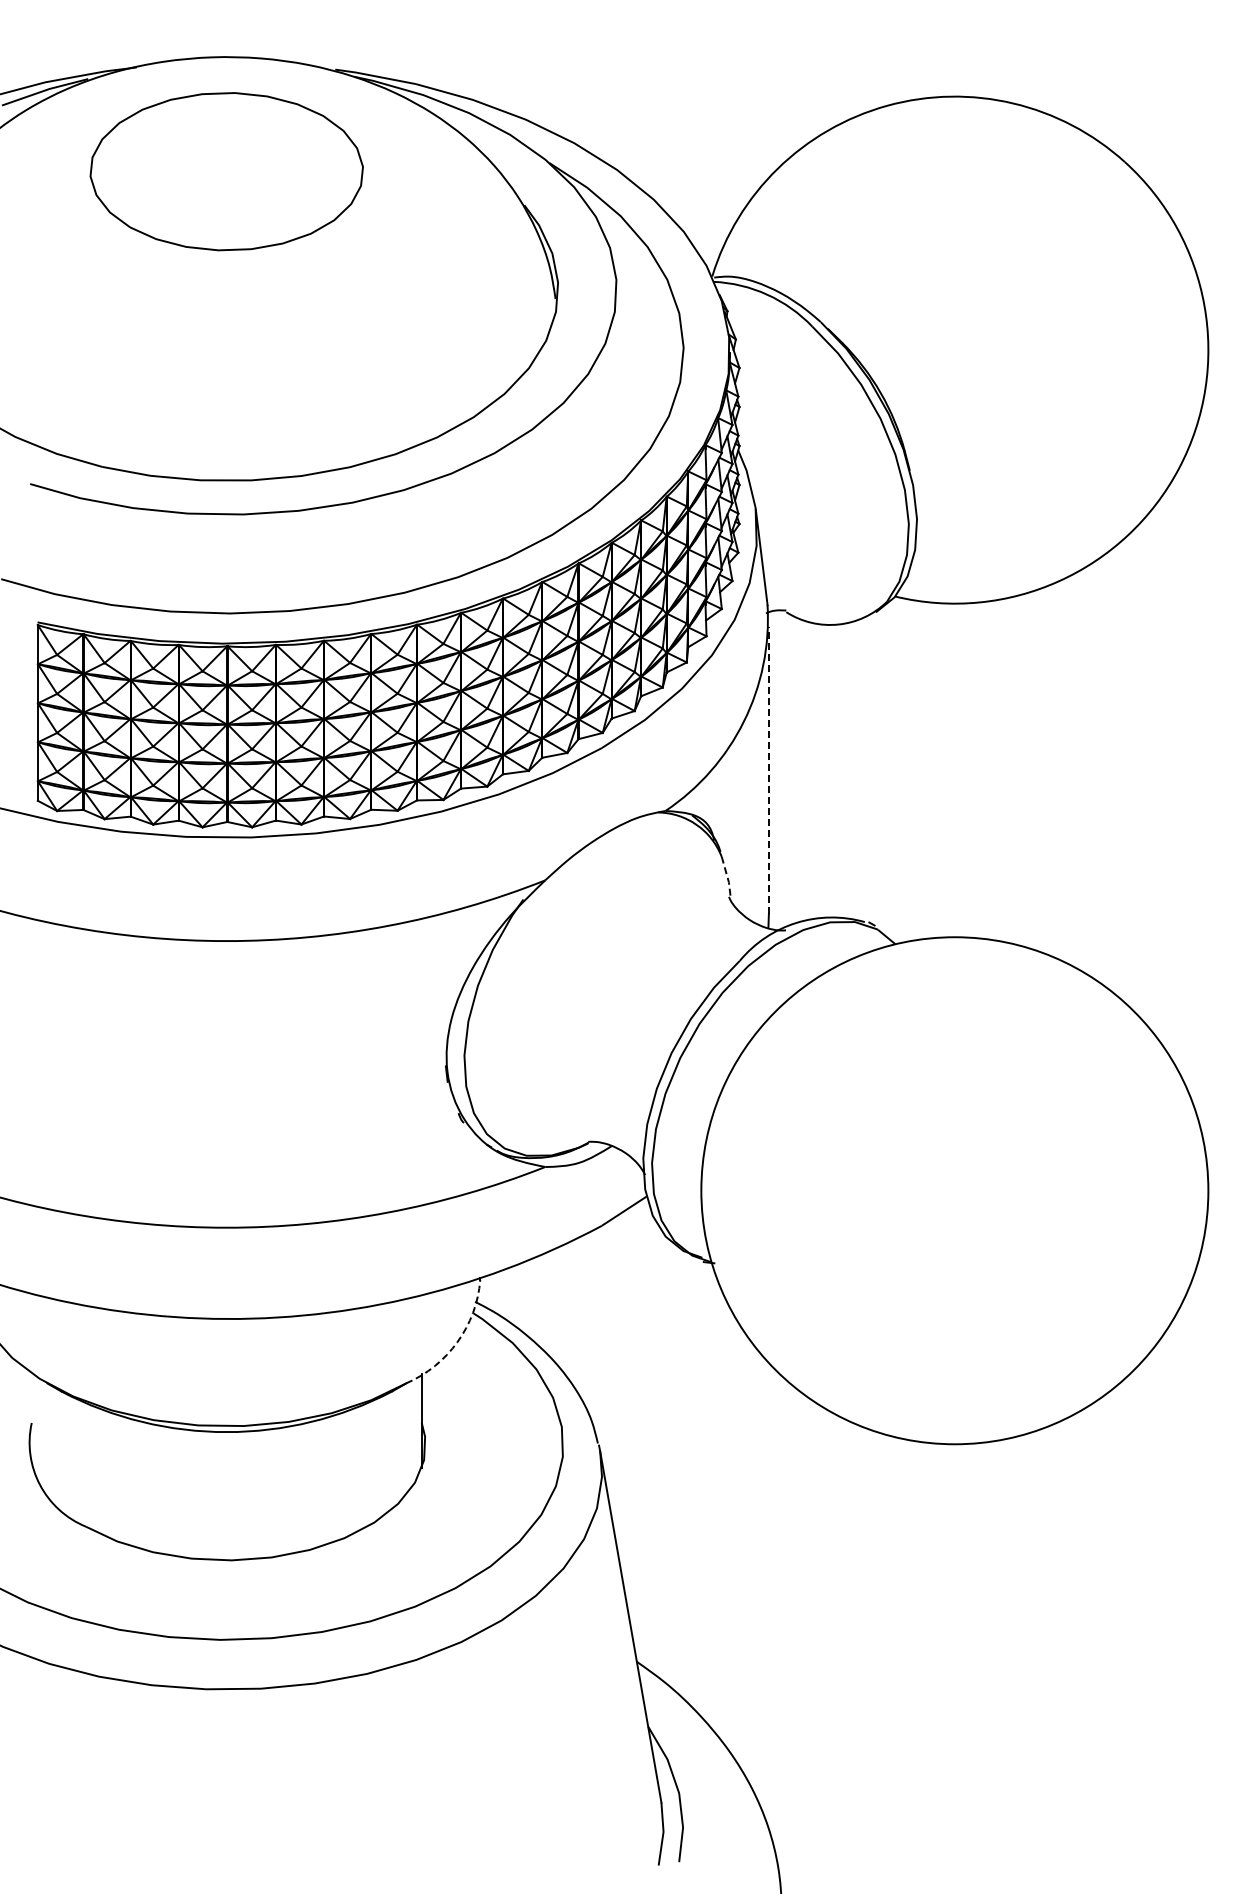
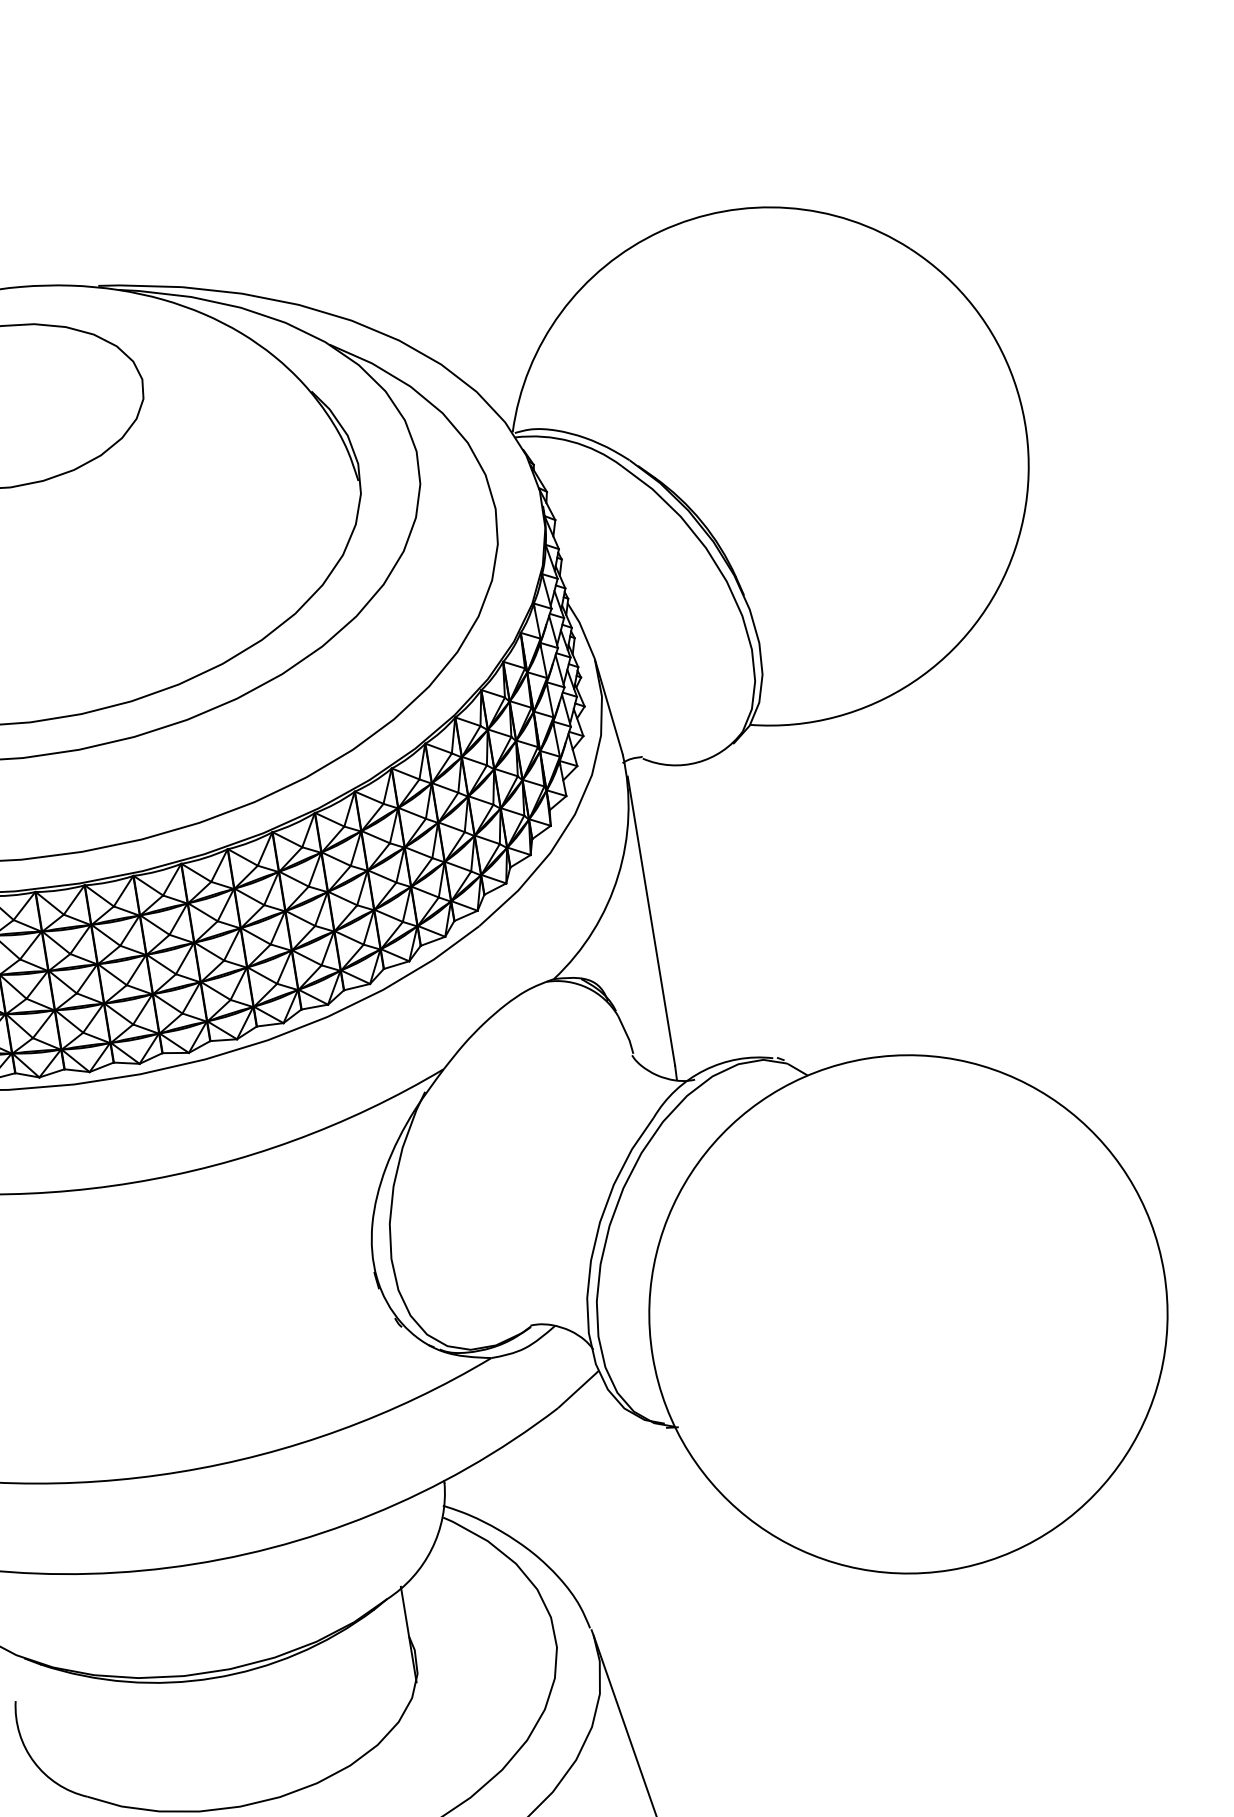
line: (768, 769) -> (650, 920), dashed -> solid
line: (727, 876) -> (627, 1034), dashed -> solid
arc: (457, 1342) -> (431, 1549), dashed -> solid

